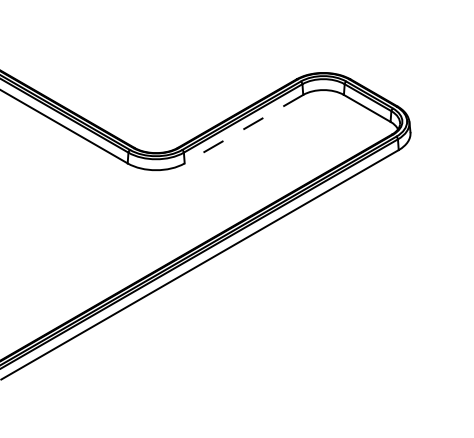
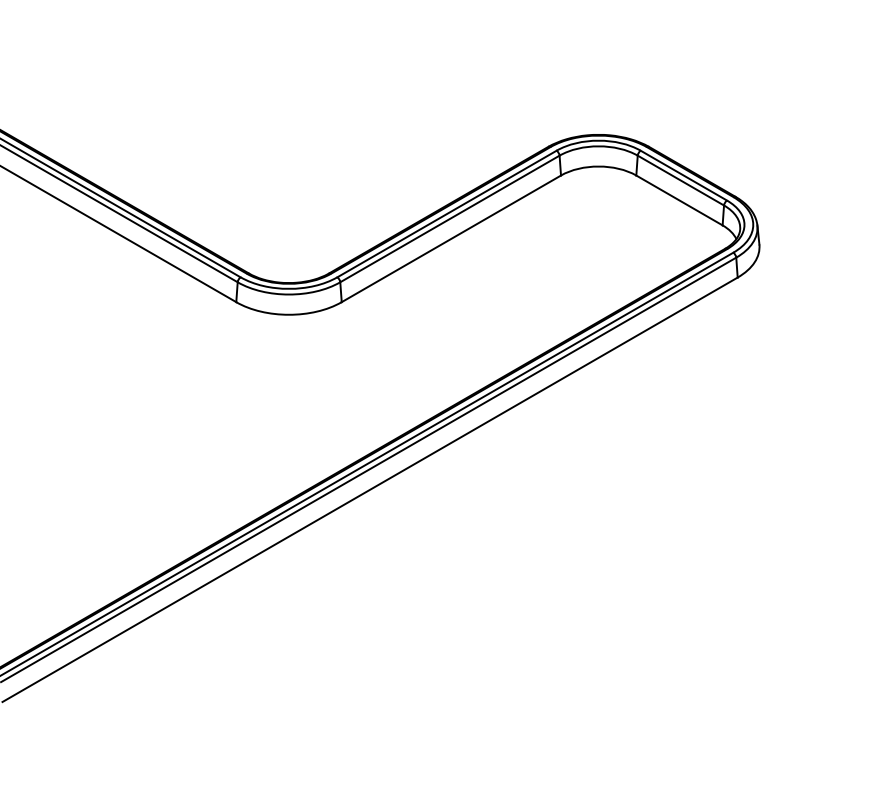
line: (243, 129) -> (450, 239), dashed -> solid

